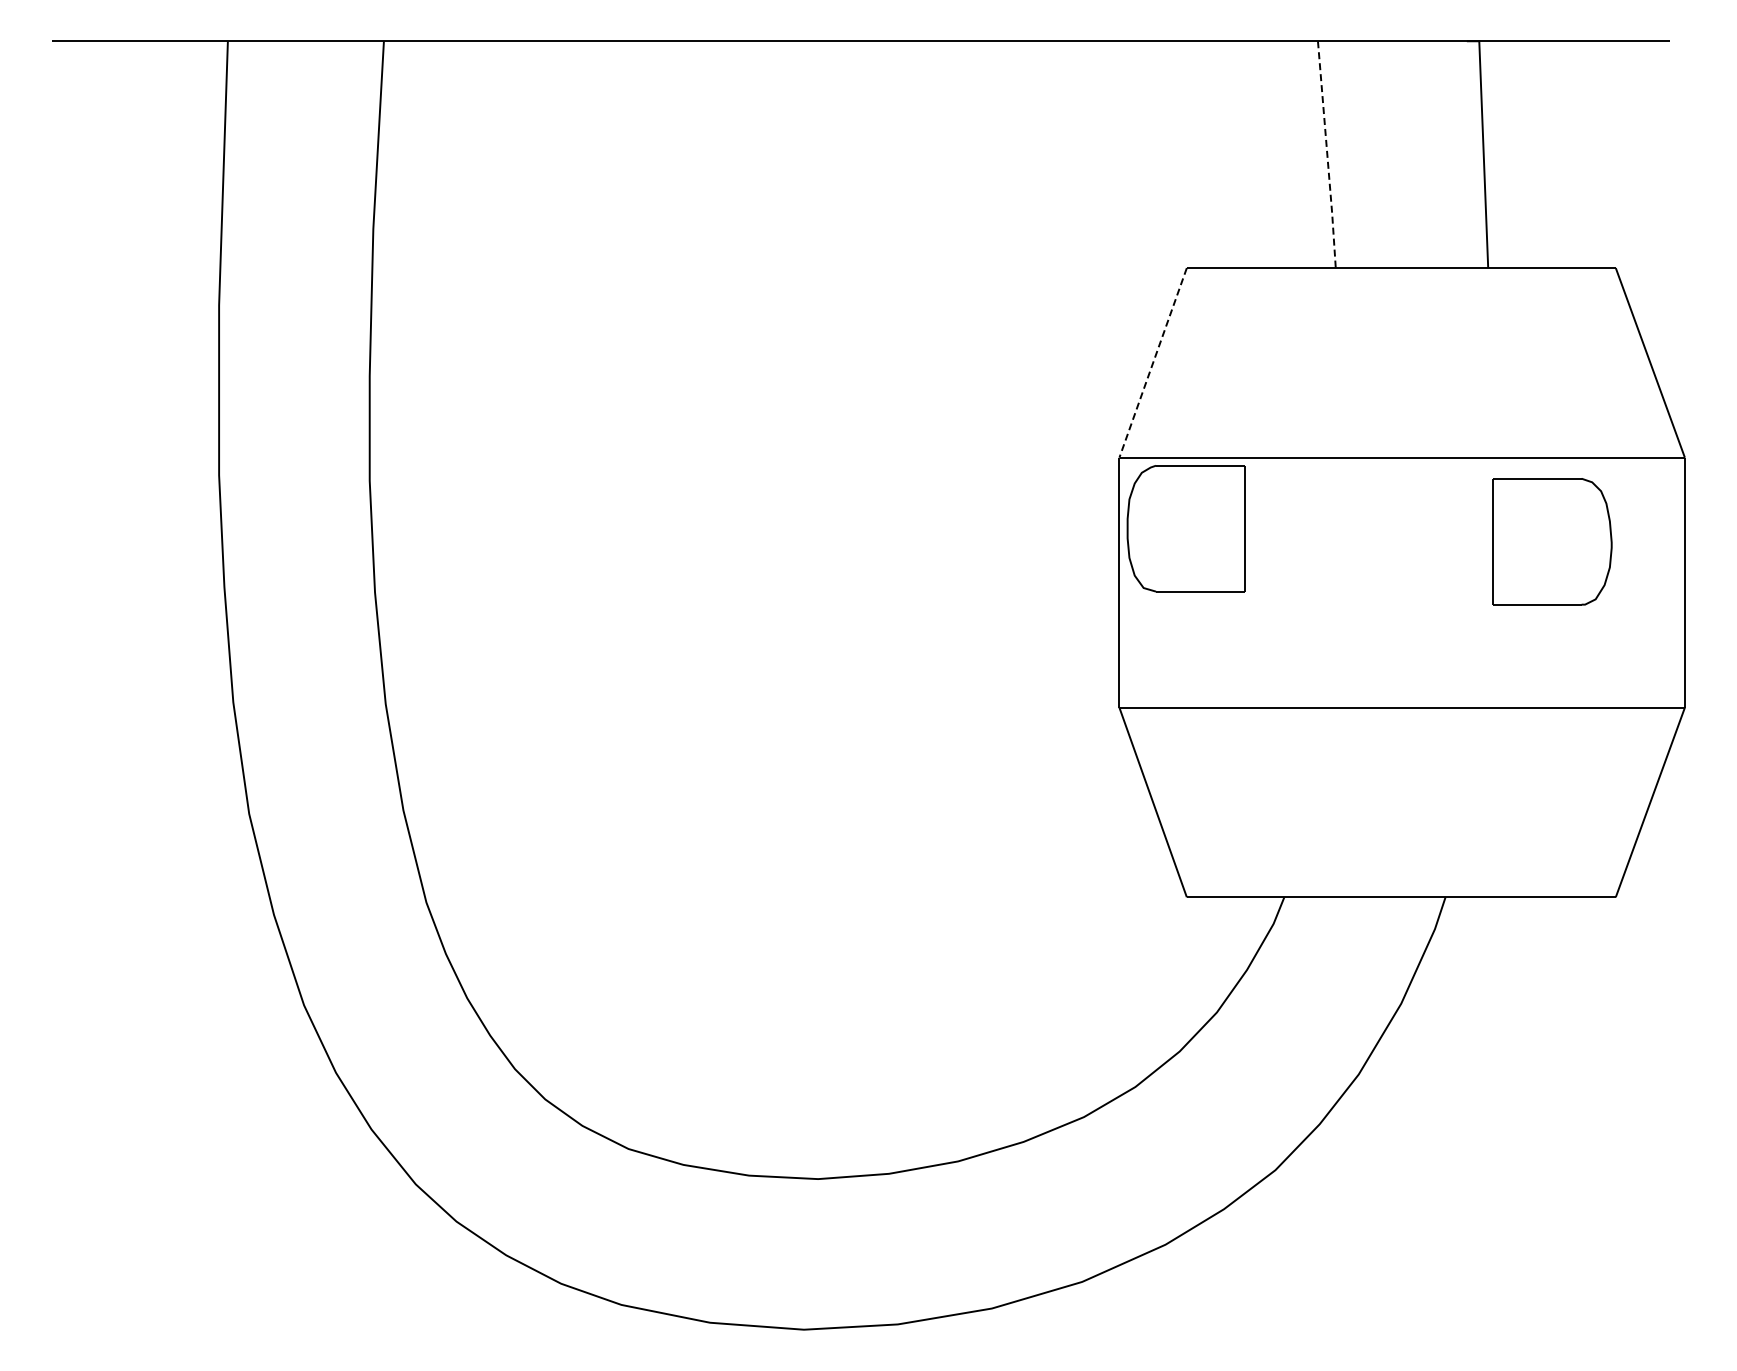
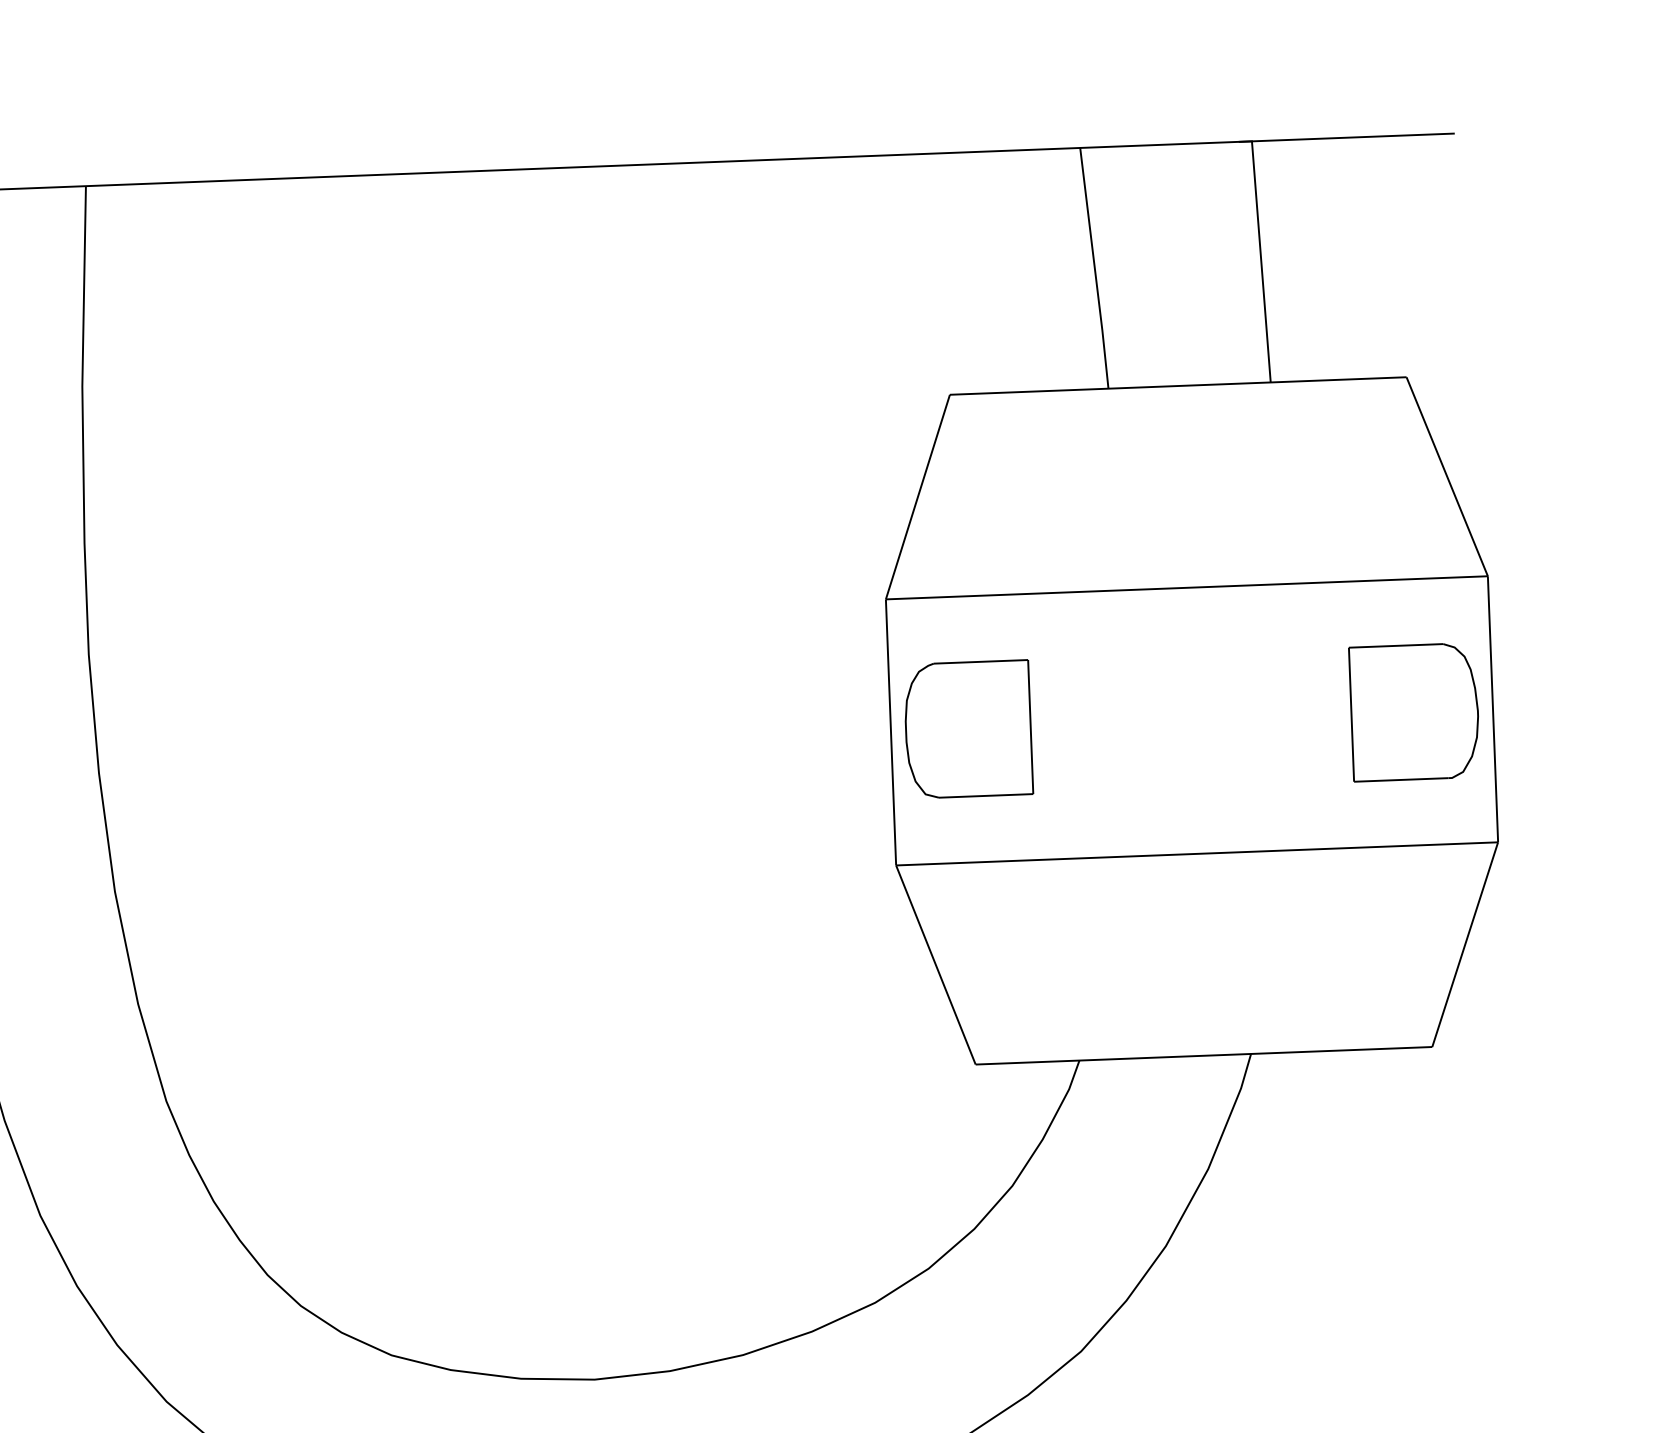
line: (1327, 155) -> (1095, 269), dashed -> solid
line: (1153, 362) -> (918, 496), dashed -> solid
part: (1185, 528) -> (967, 729), moved
part: (1552, 541) -> (1414, 712), moved

